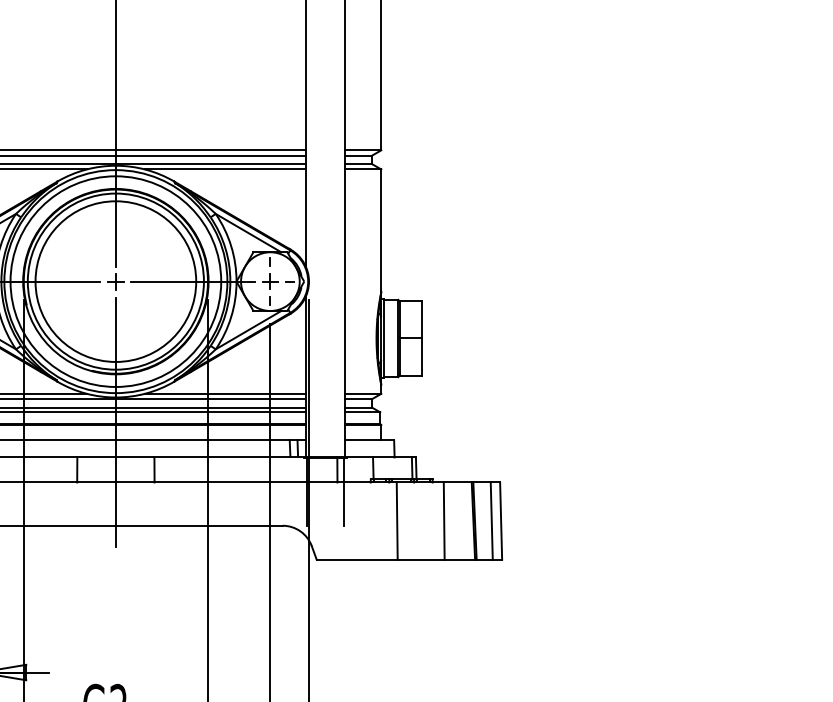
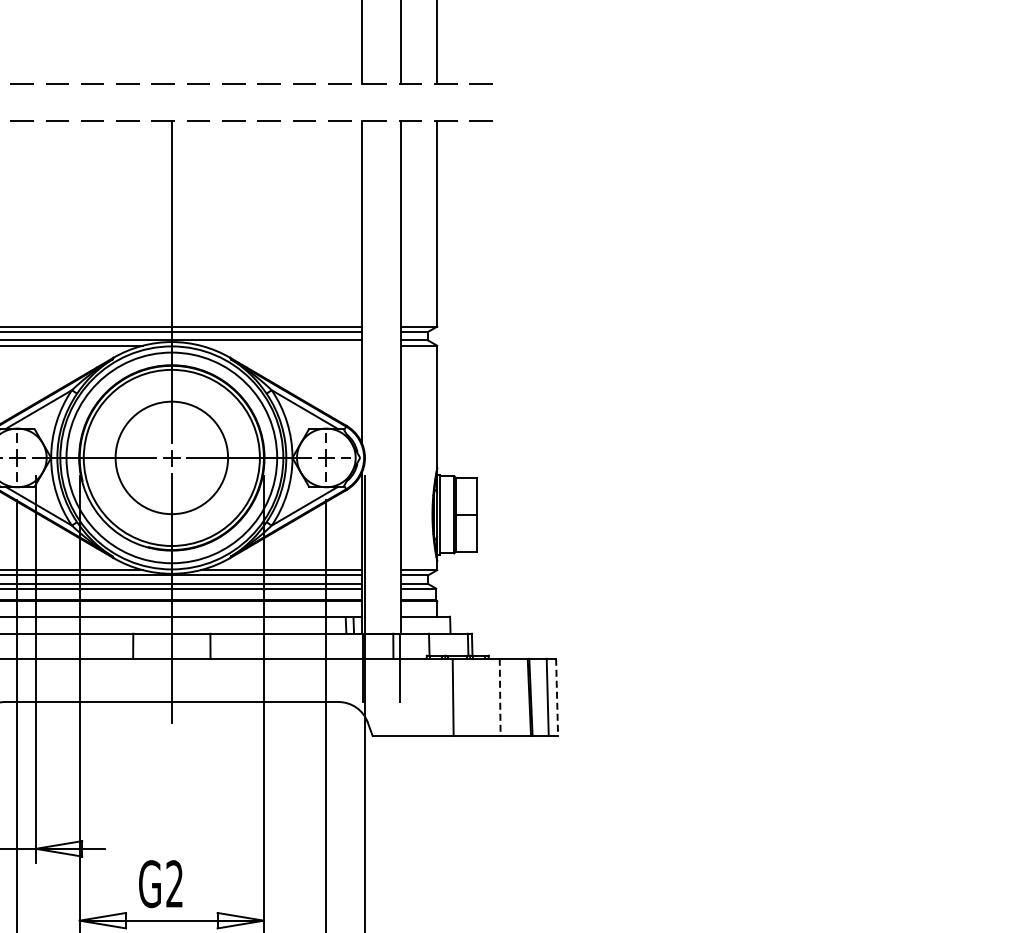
line: (225, 169) -> (281, 345), removed
circle: (115, 281) -> (171, 457), size x0.7
line: (444, 521) -> (500, 697), solid -> dashed
line: (501, 521) -> (557, 697), solid -> dashed

